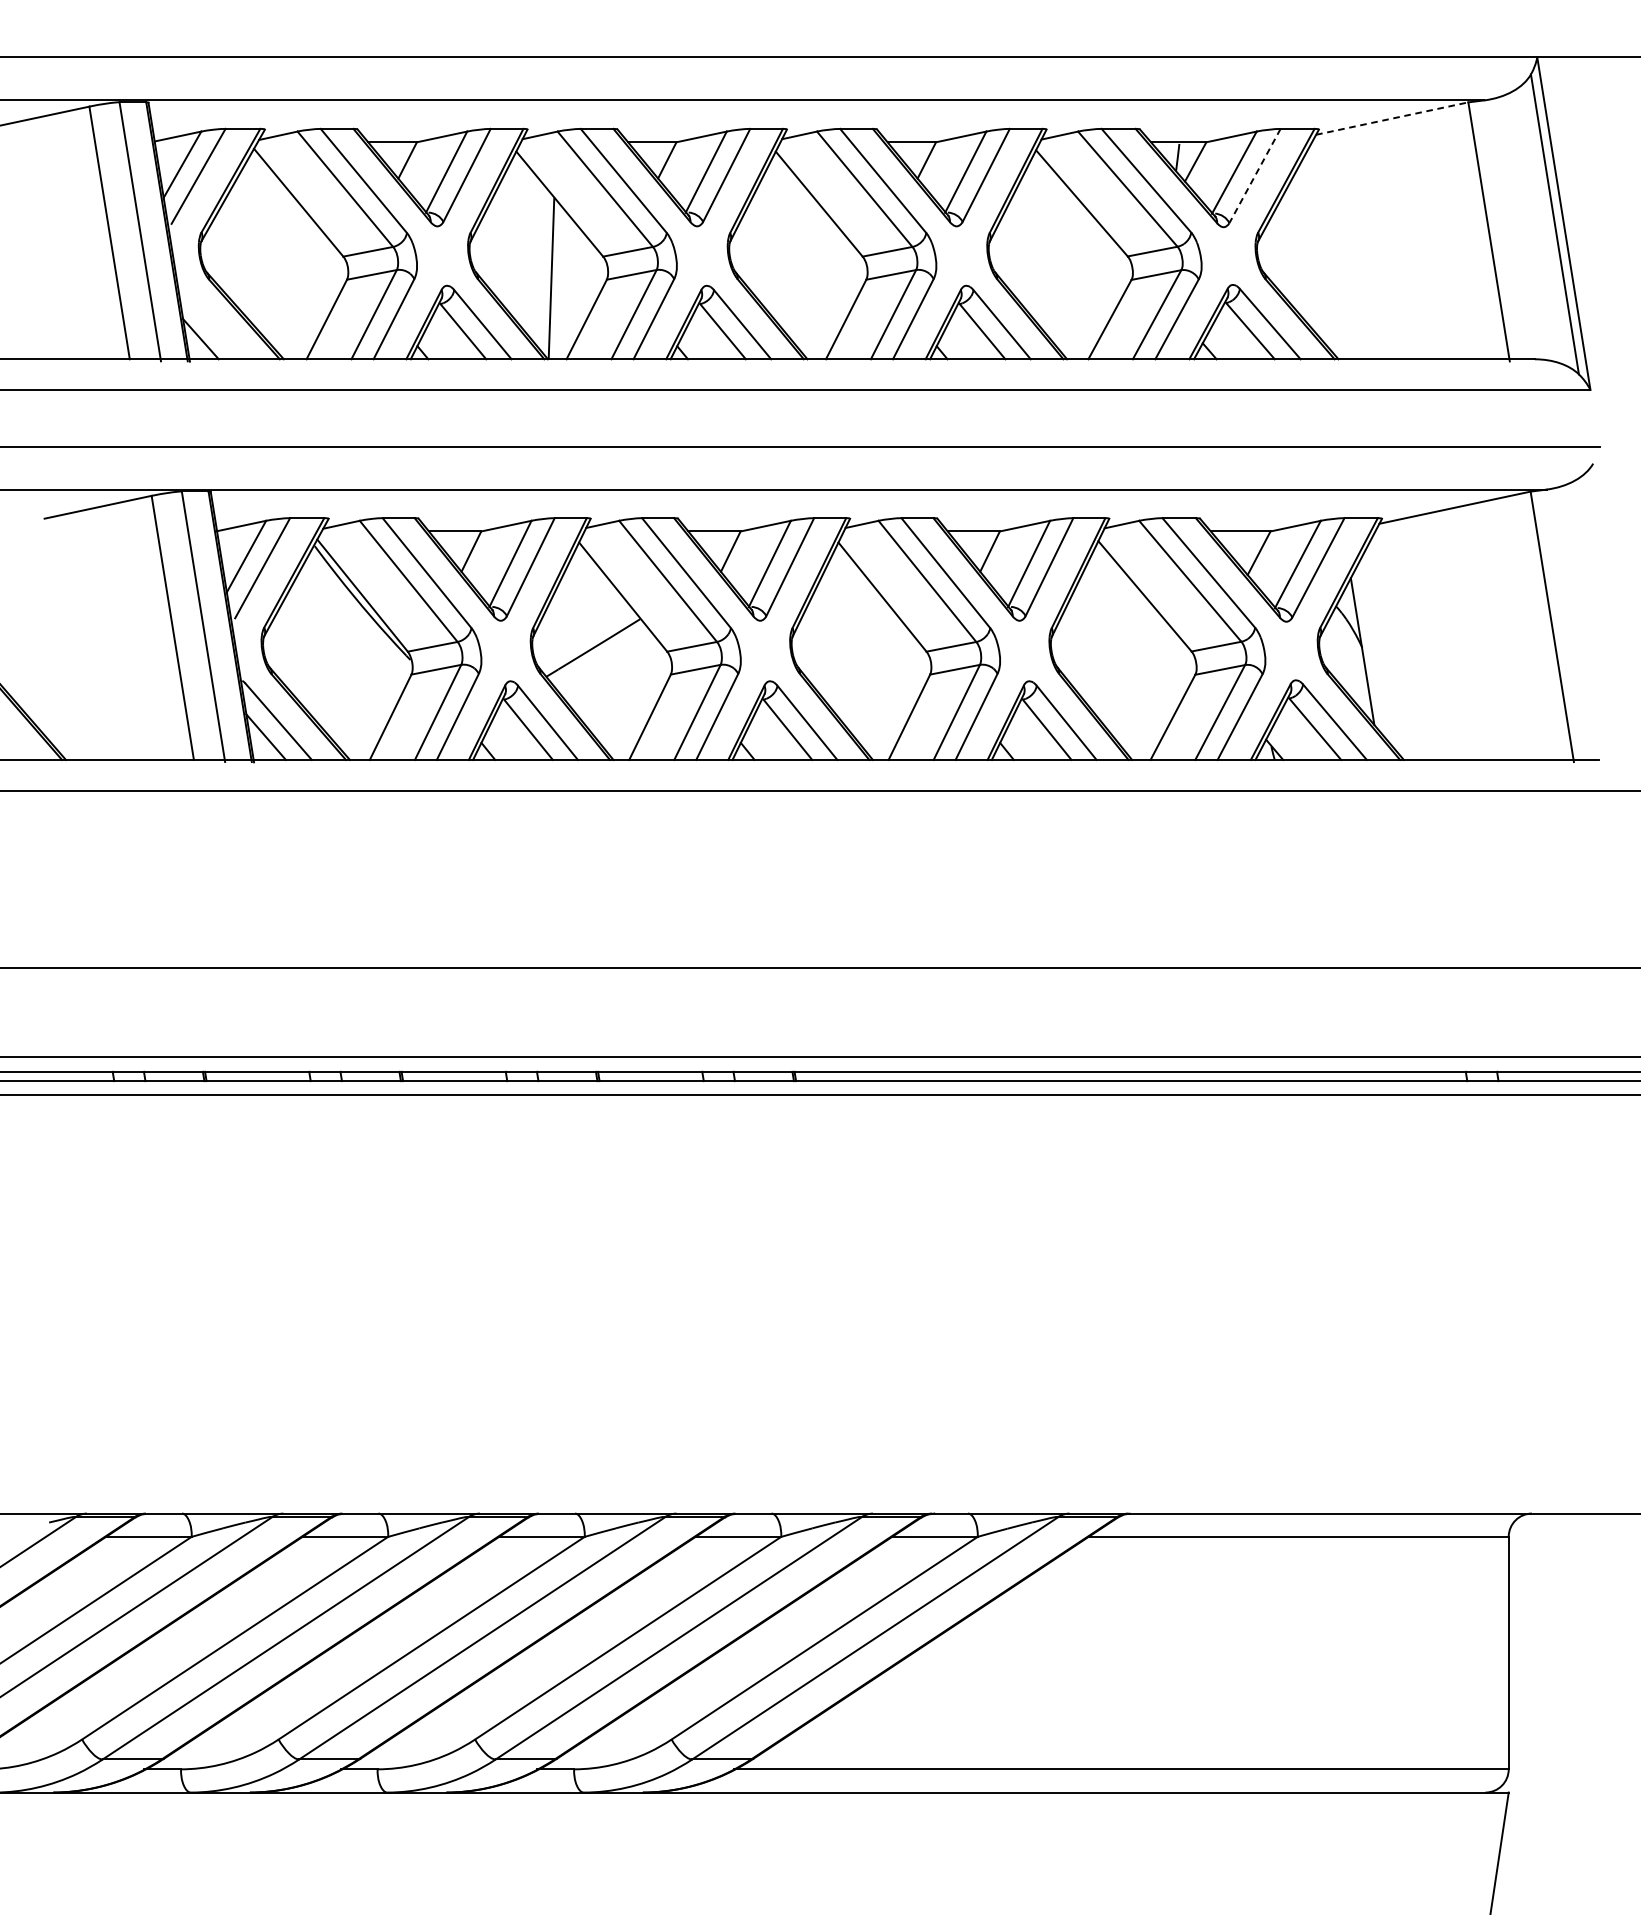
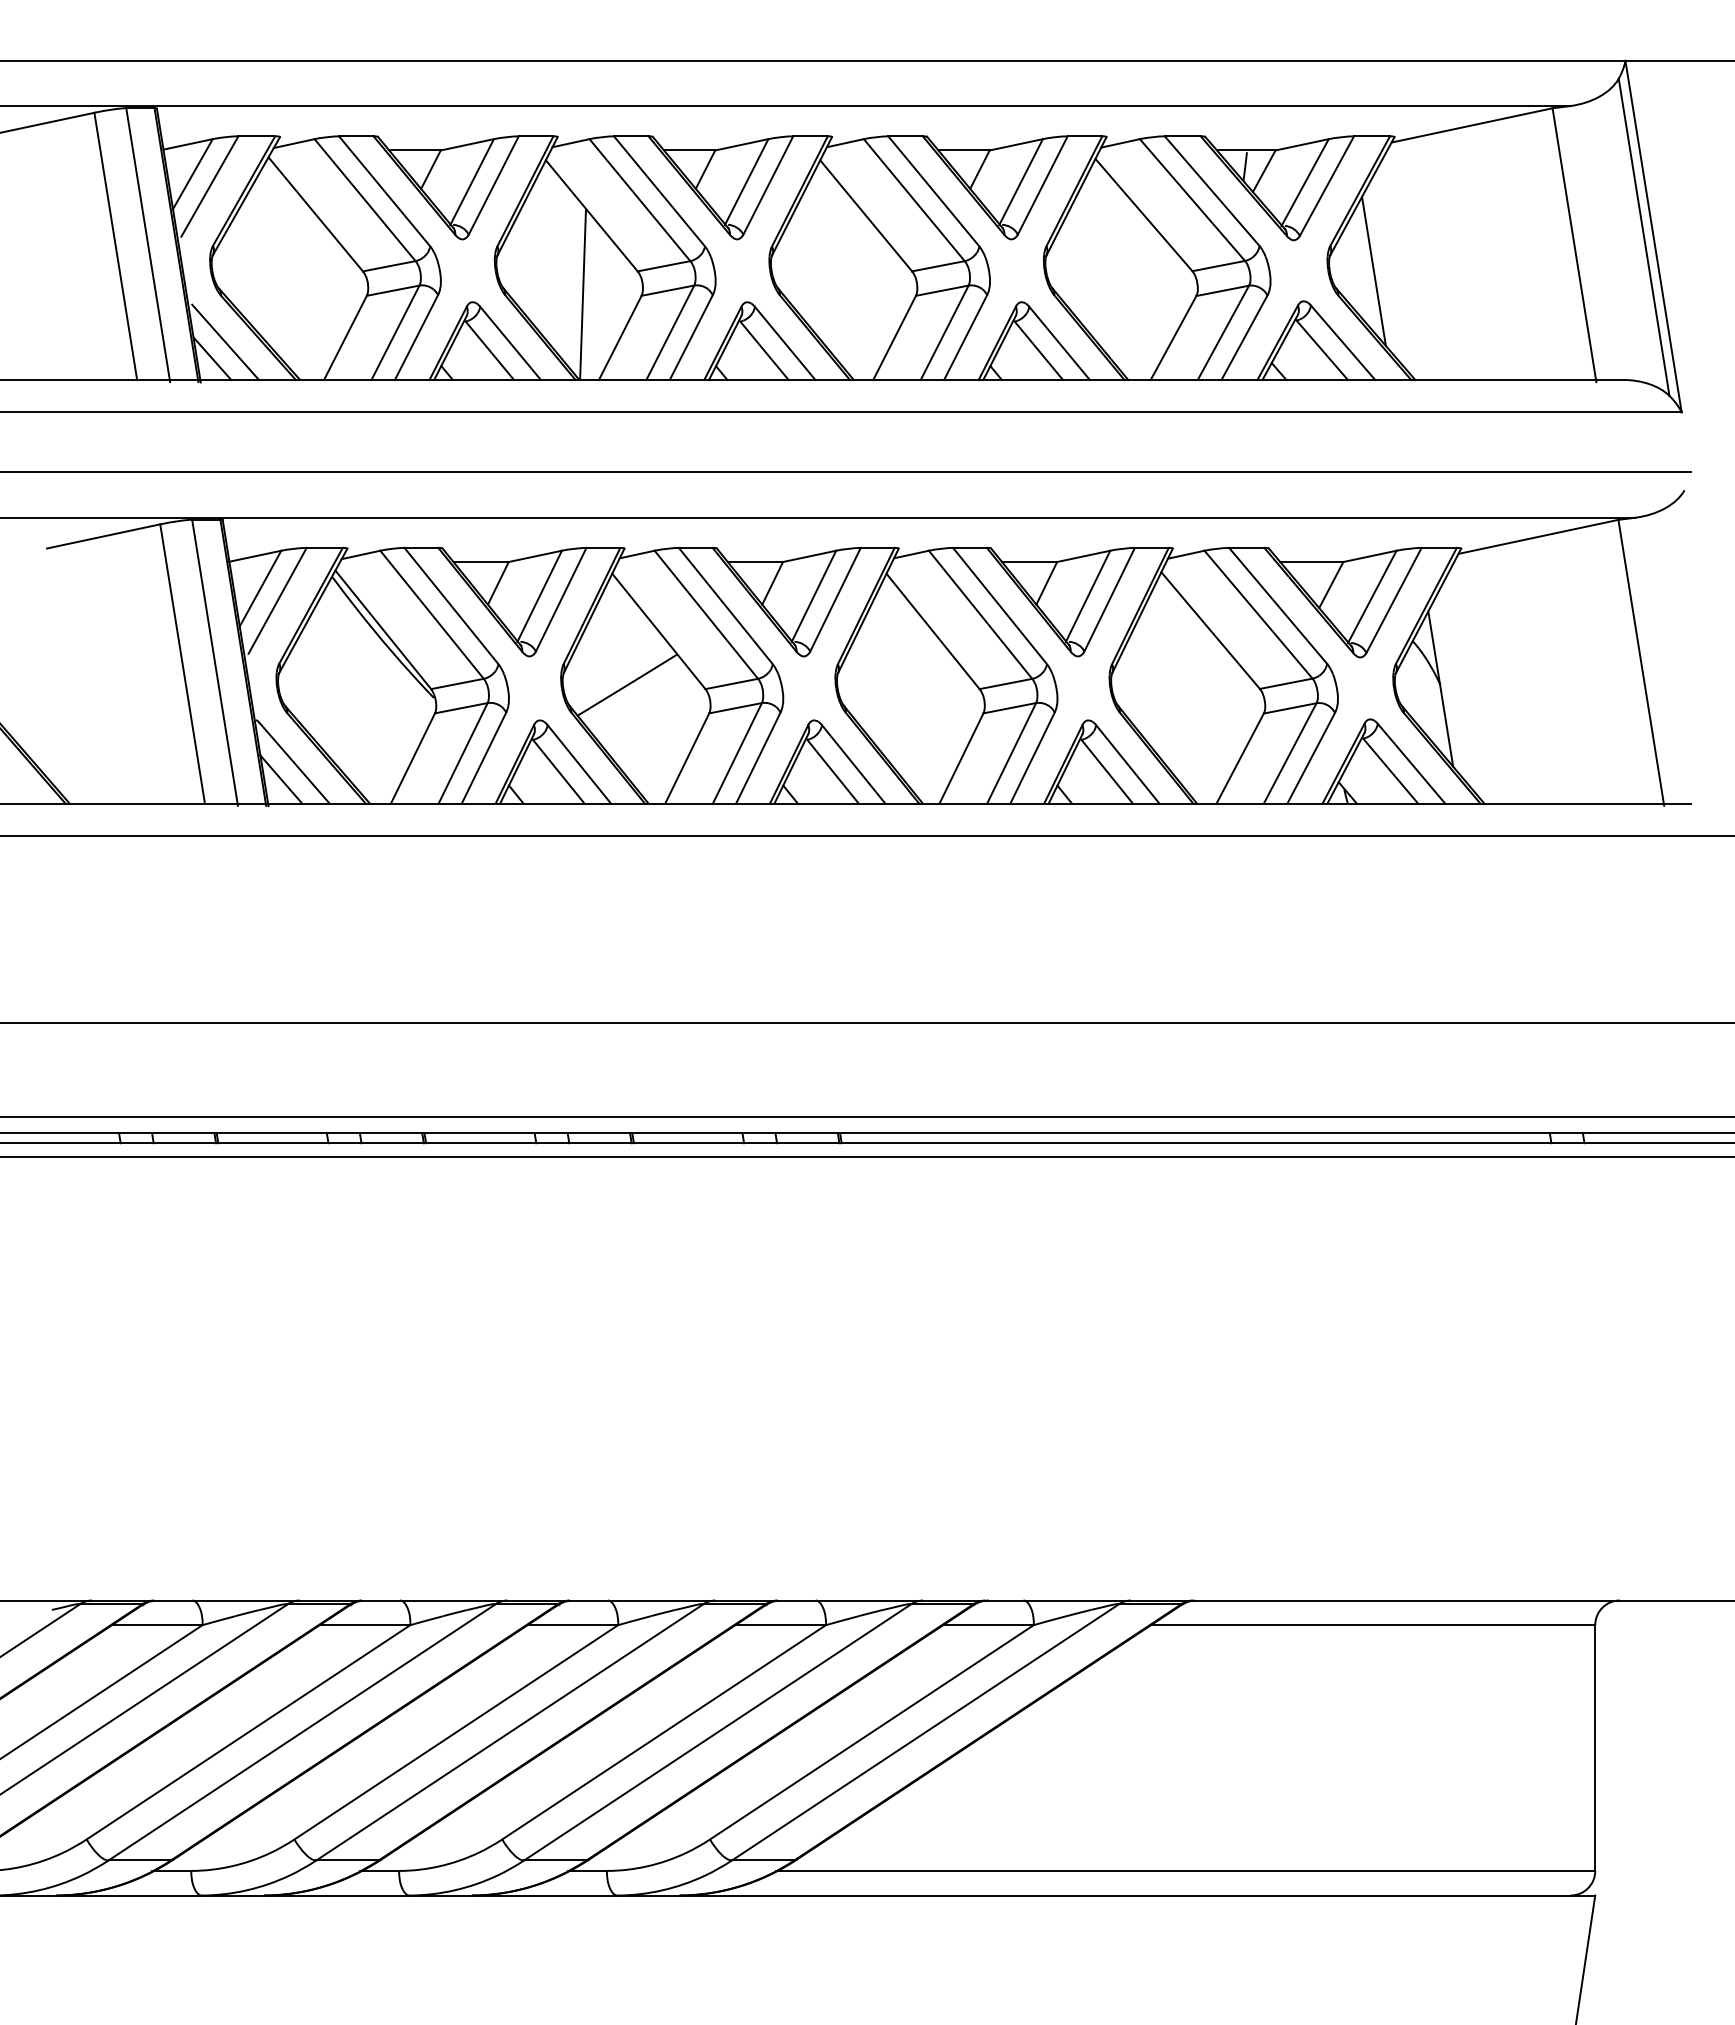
line: (1392, 118) -> (1472, 125), dashed -> solid
line: (1254, 176) -> (1326, 186), dashed -> solid
line: (1299, 255) -> (1373, 270), added
line: (213, 322) -> (225, 341), added

